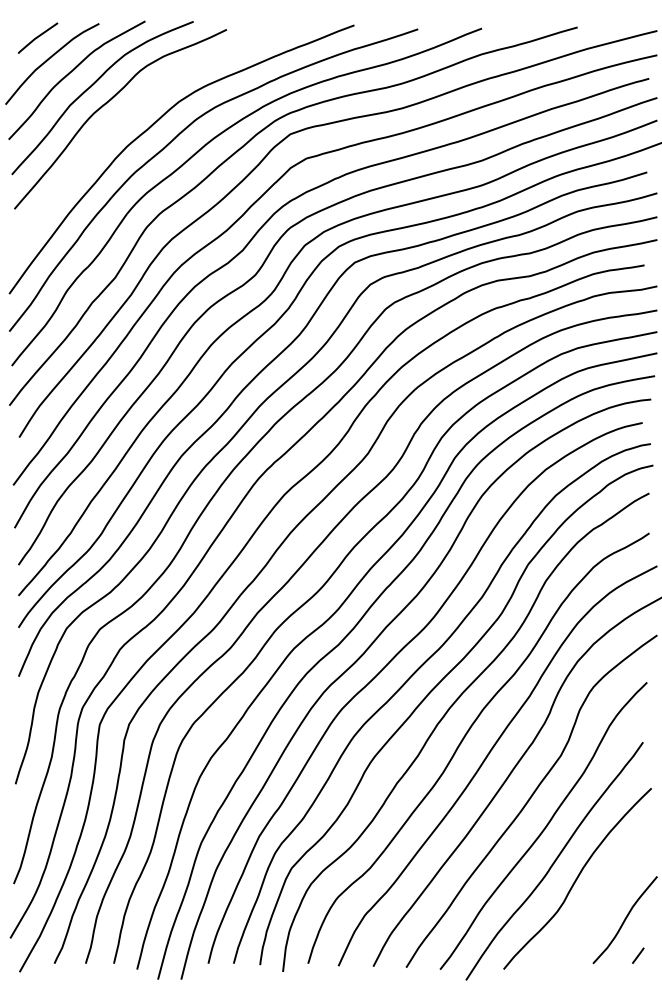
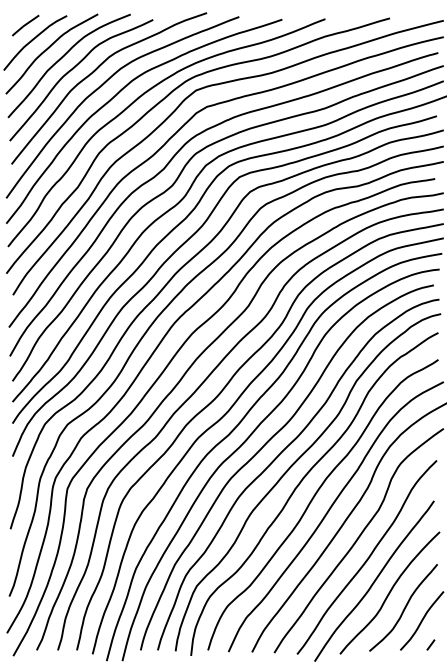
curve: (139, 107) -> (94, 72), added
curve: (599, 900) -> (404, 607), added

